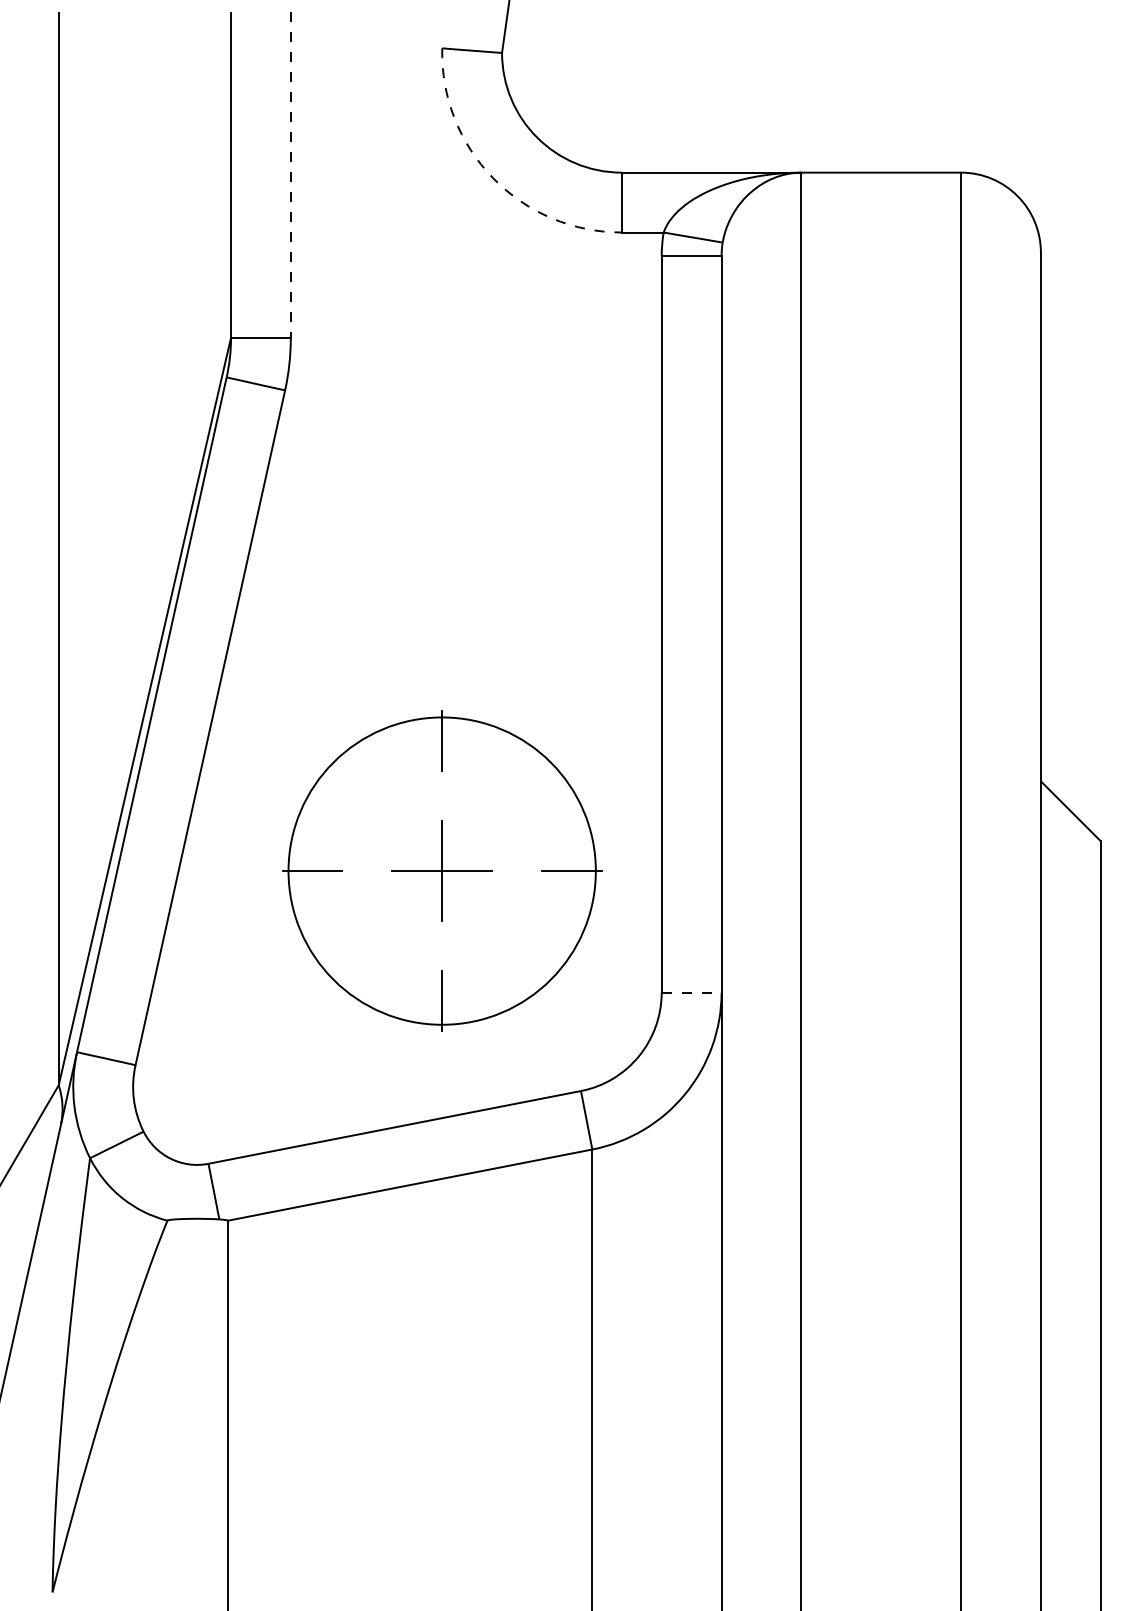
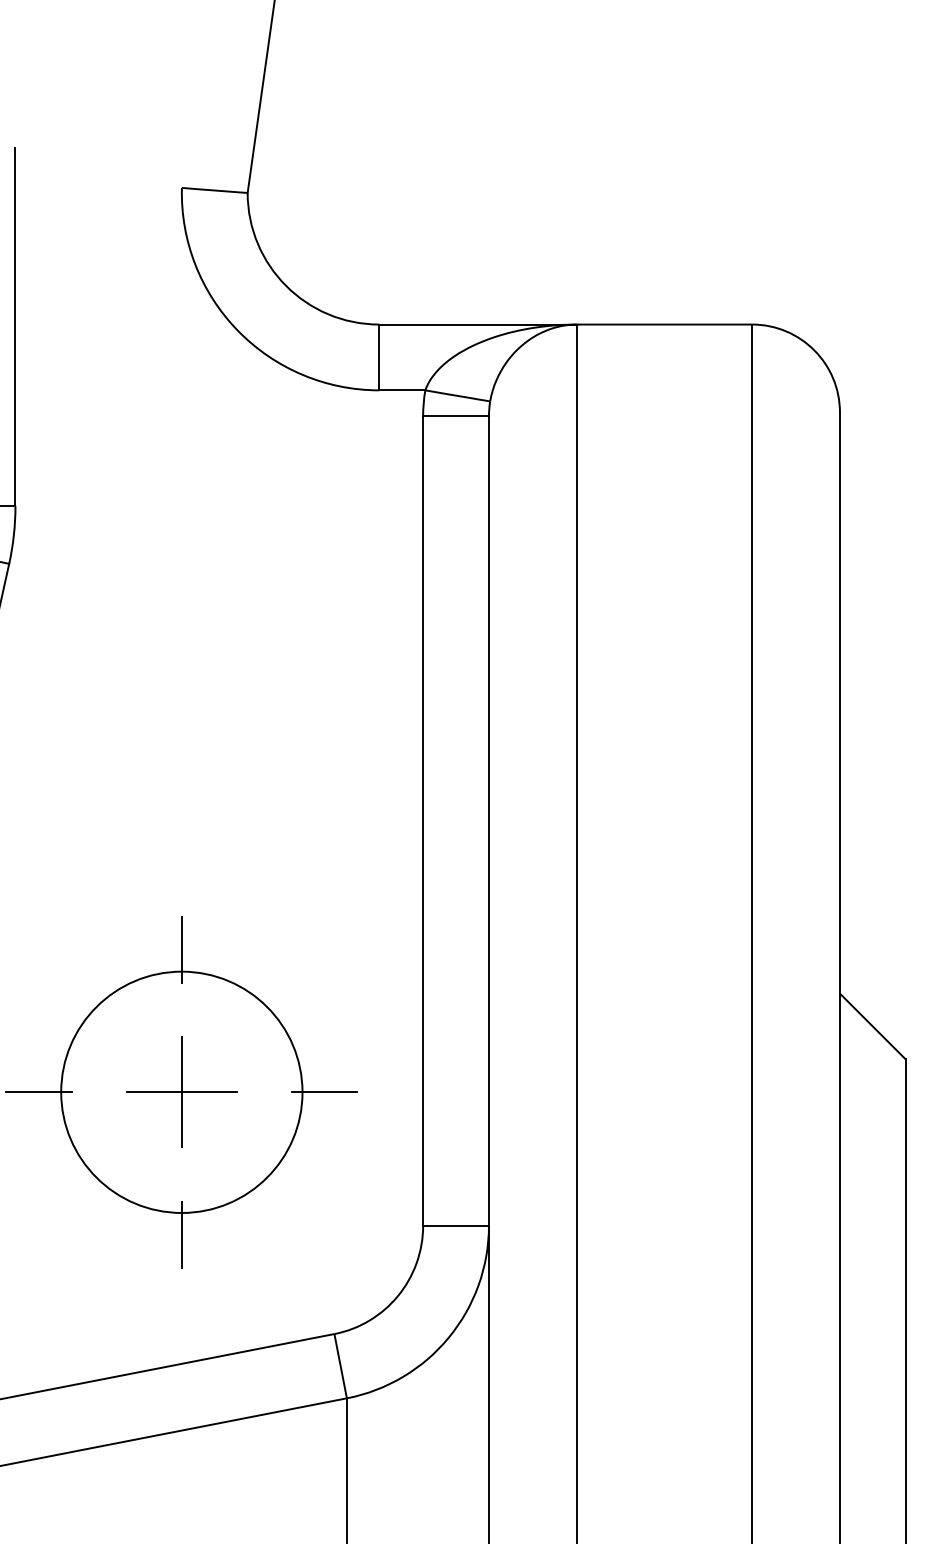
line: (290, 175) -> (15, 327), dashed -> solid
arc: (493, 178) -> (238, 330), dashed -> solid
circle: (441, 870) -> (181, 1091), size x0.71
line: (691, 992) -> (455, 1225), dashed -> solid

